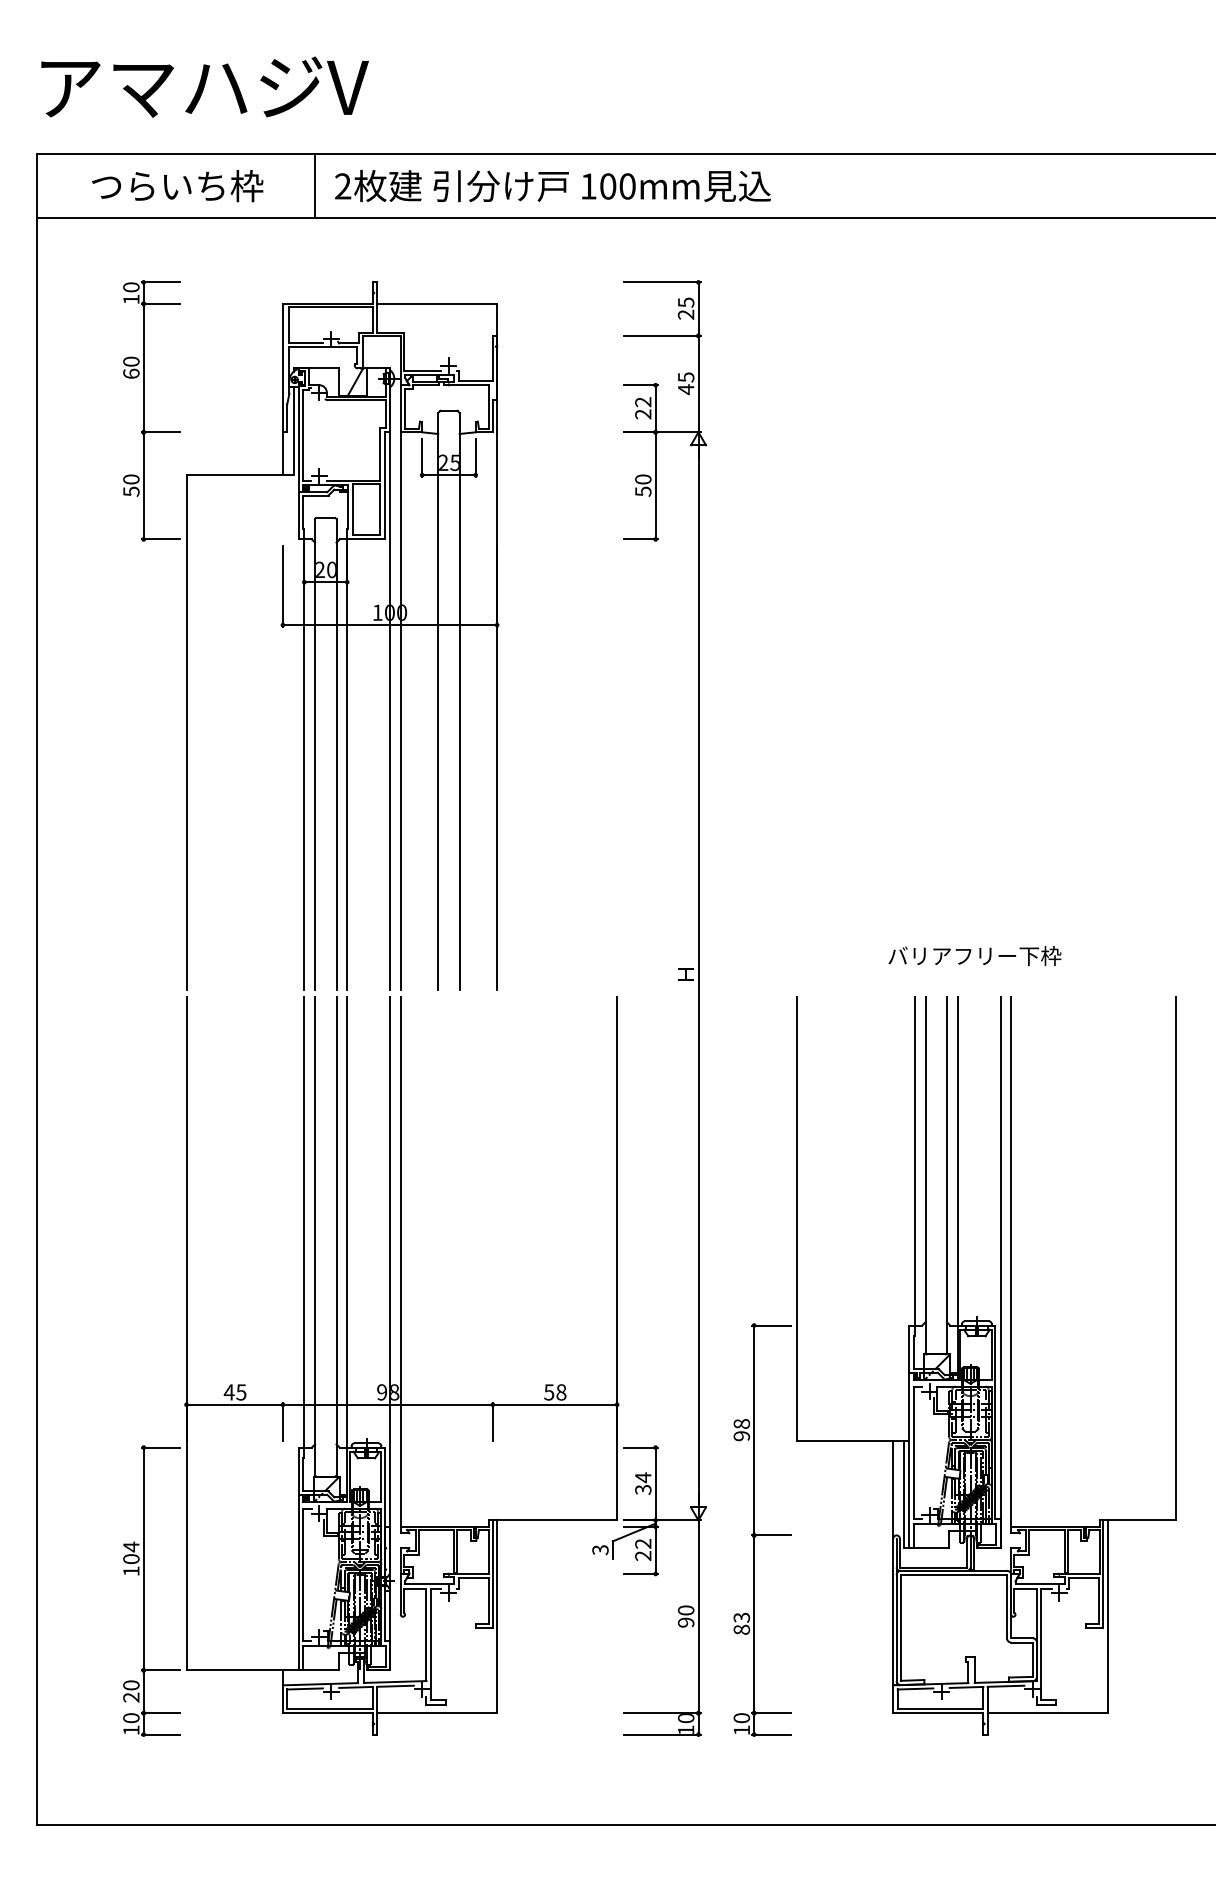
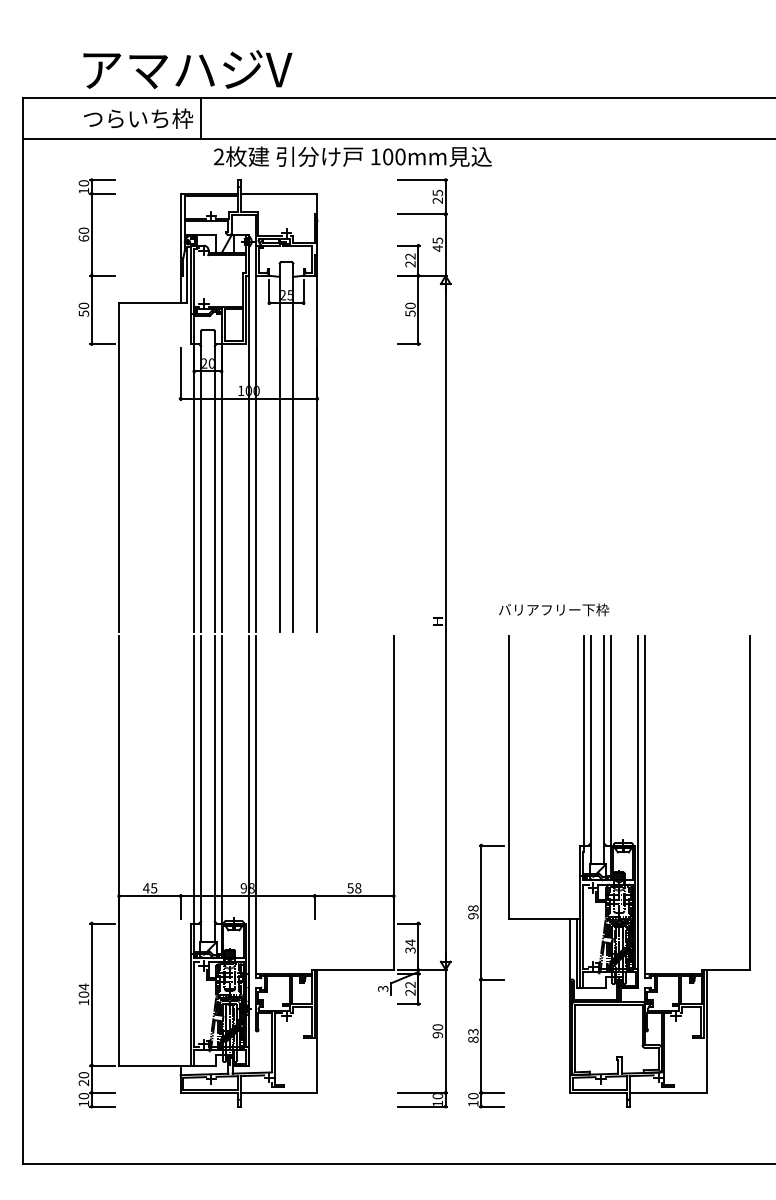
text: (204, 86) -> (187, 69), moved
text: (177, 185) -> (138, 118), moved
text: (552, 185) -> (352, 156), moved
text: (975, 955) -> (554, 609), moved

